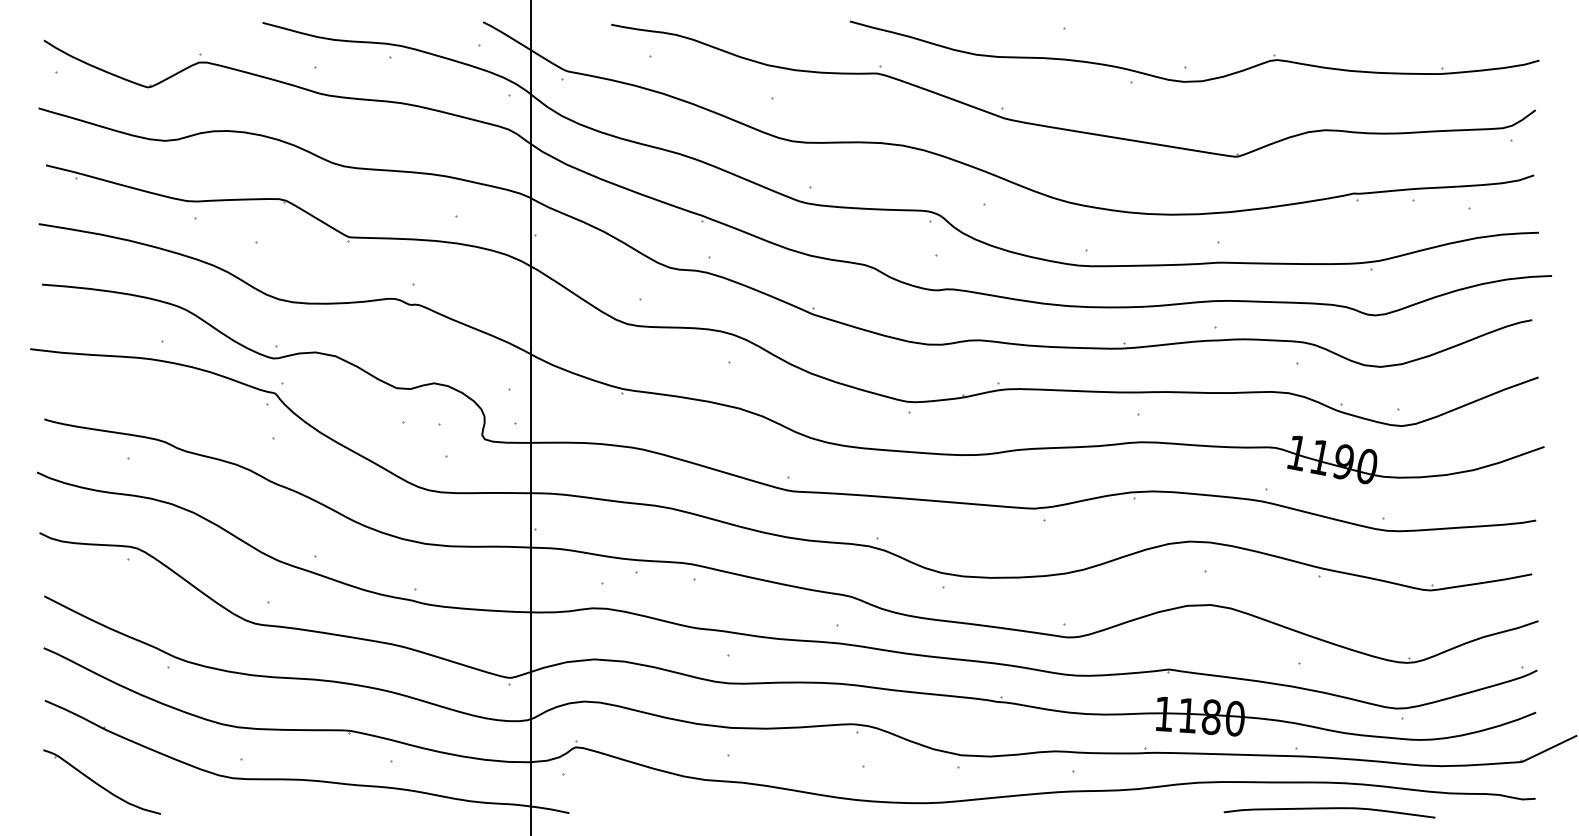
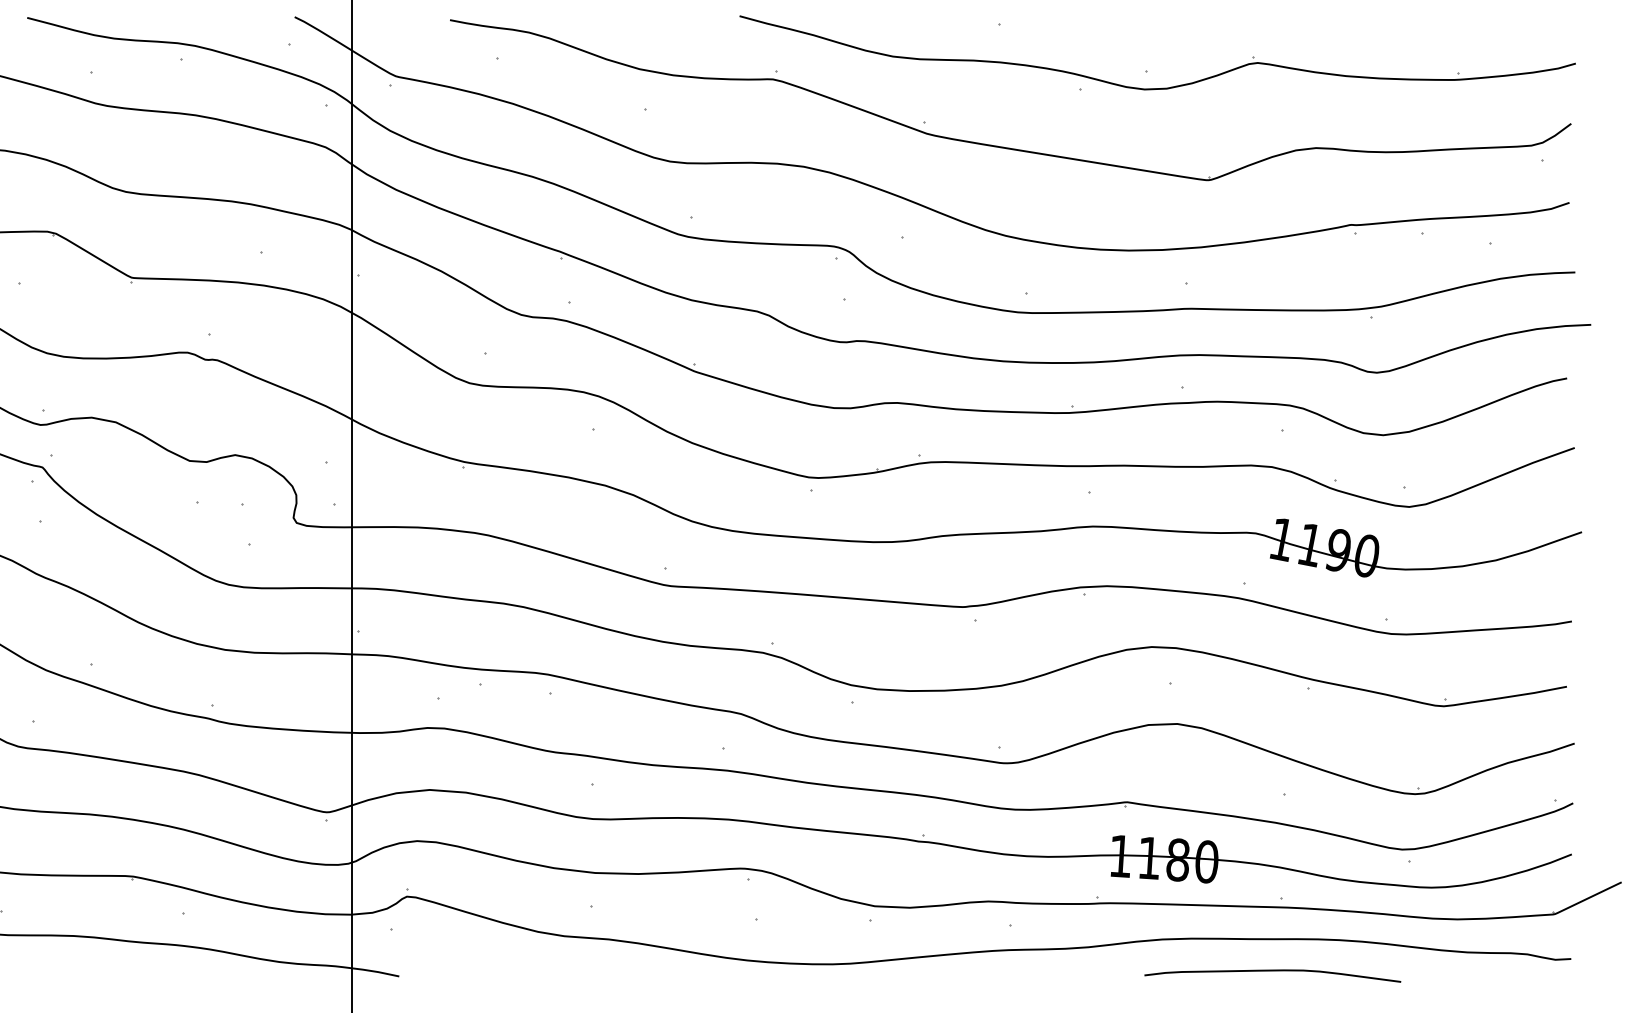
curve: (1329, 809) -> (1272, 971), moved

